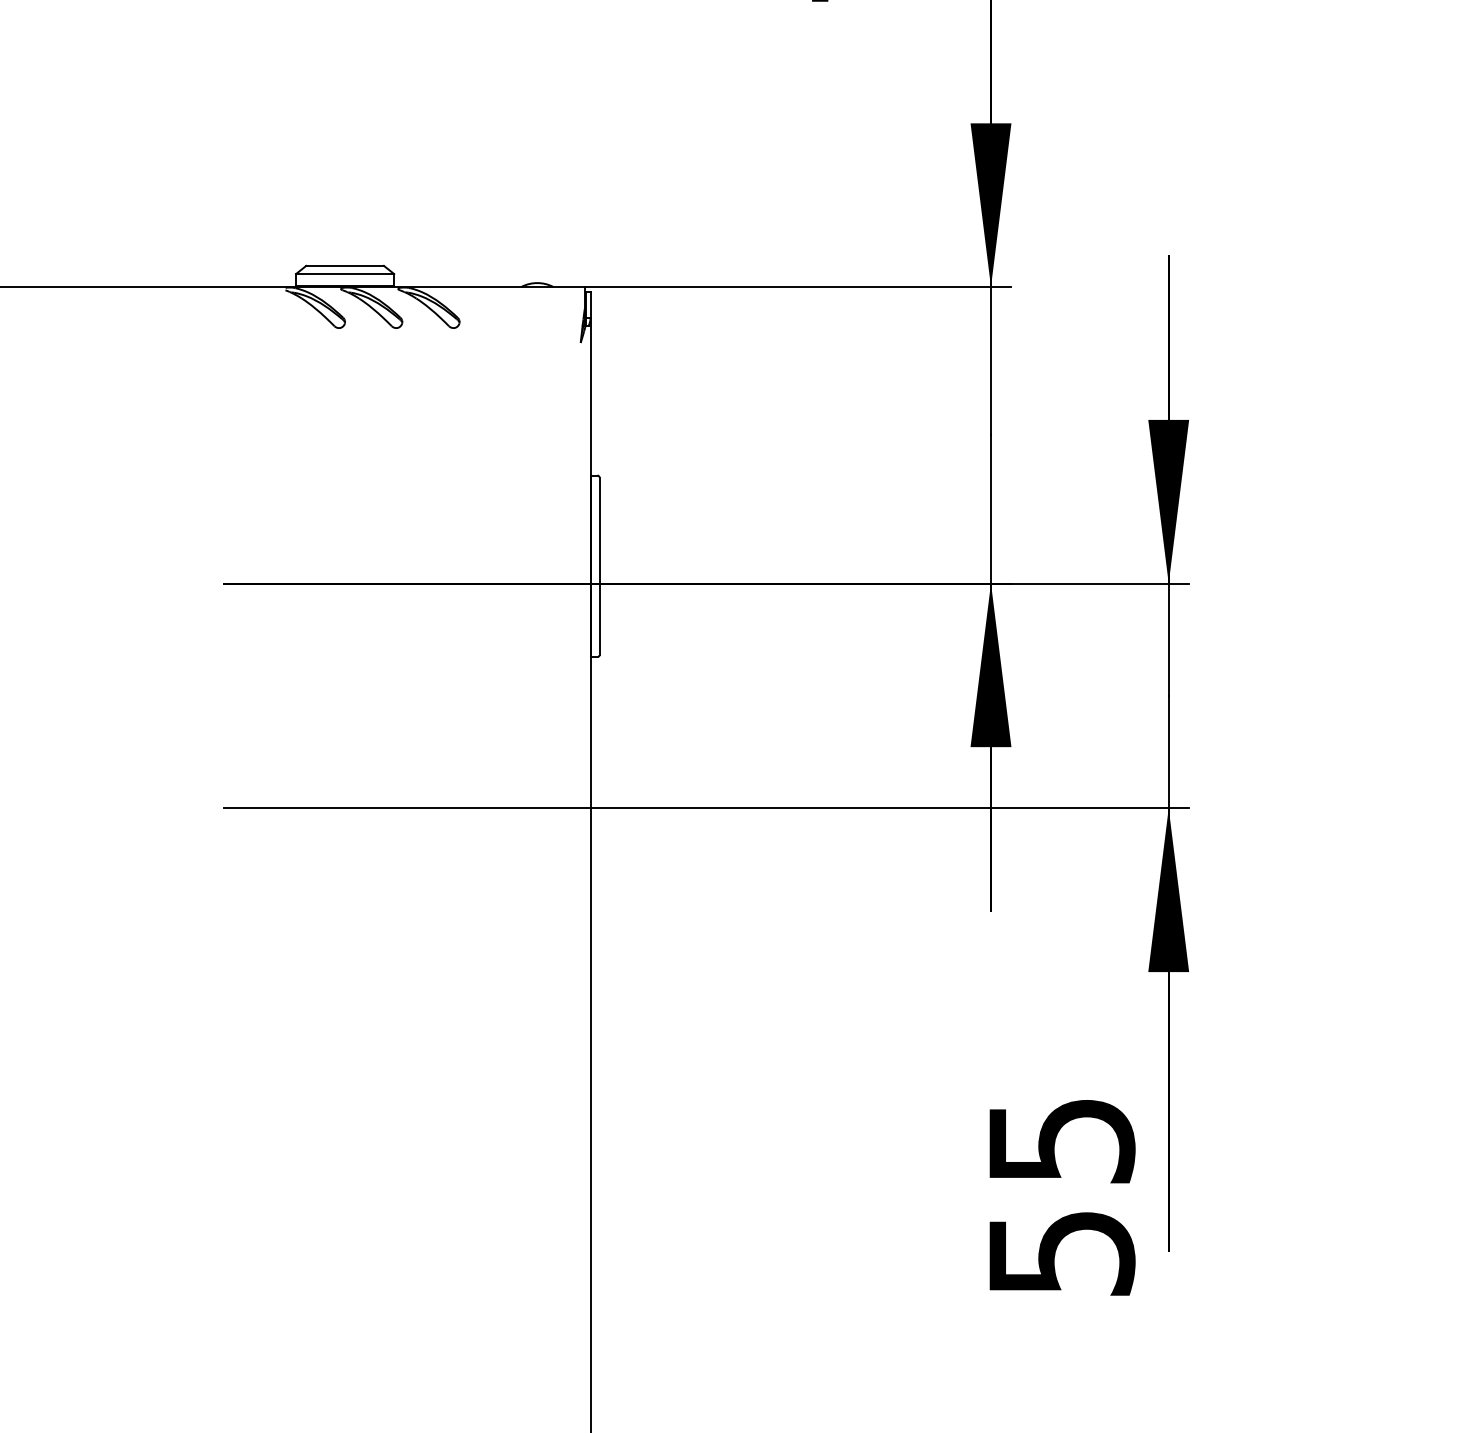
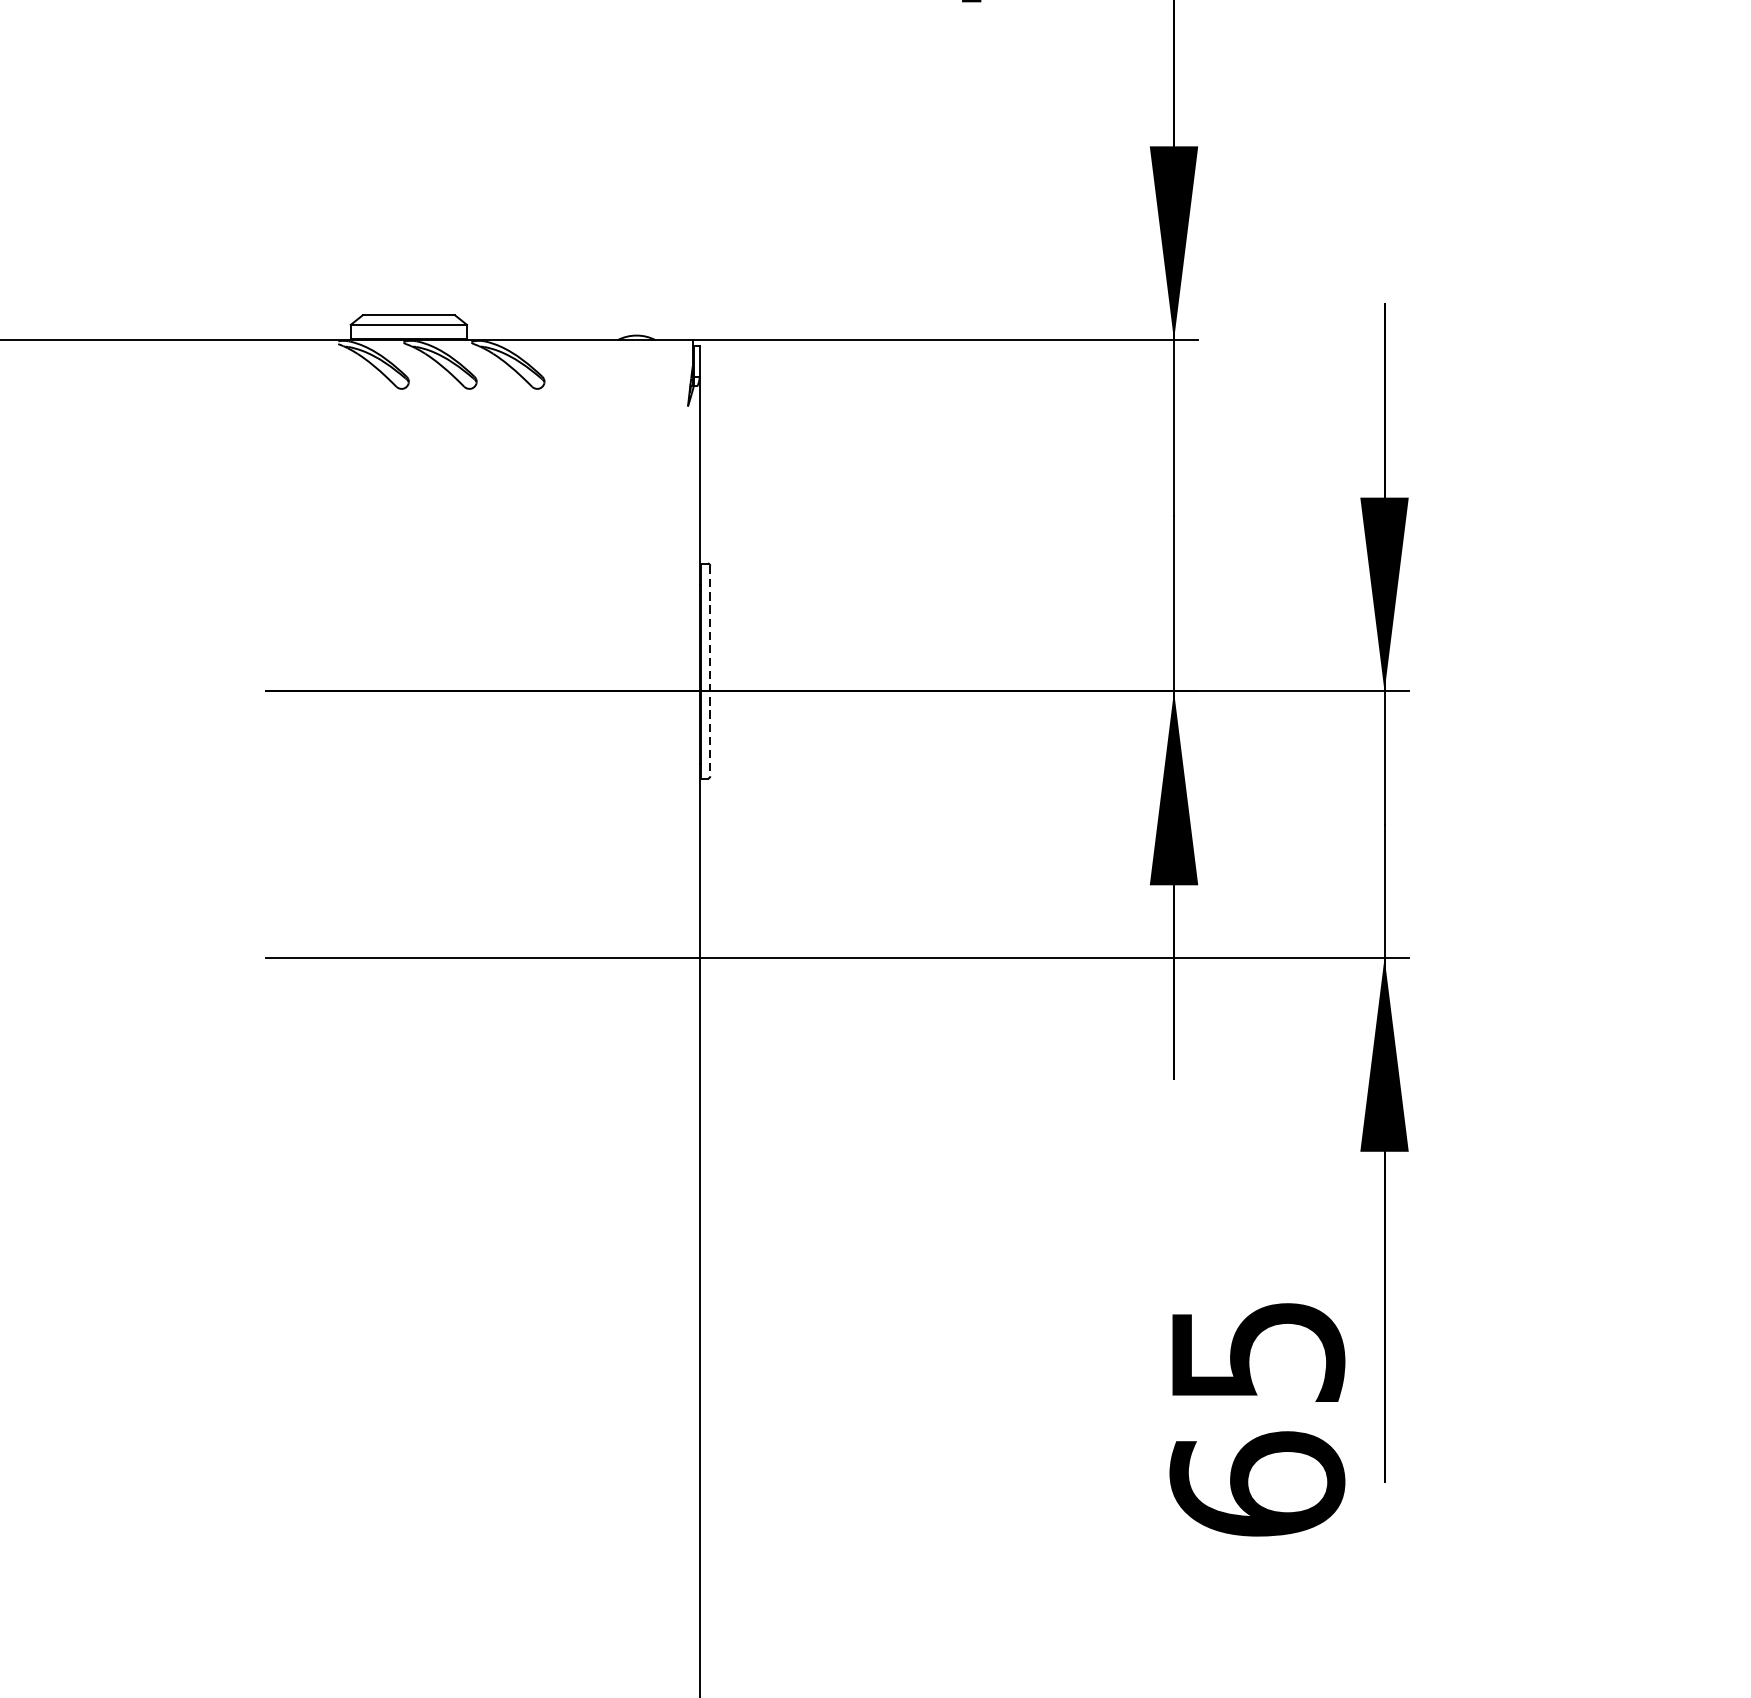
line: (599, 566) -> (710, 671), solid -> dashed
text: (1061, 1252) -> (1257, 1483), 55 -> 65

